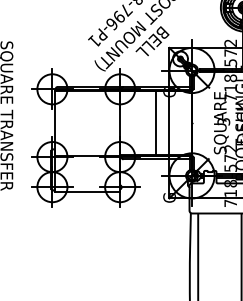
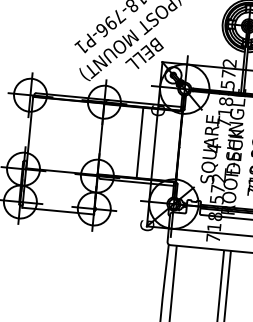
text: (223, 121) -> (213, 147), 3' -> 4'

